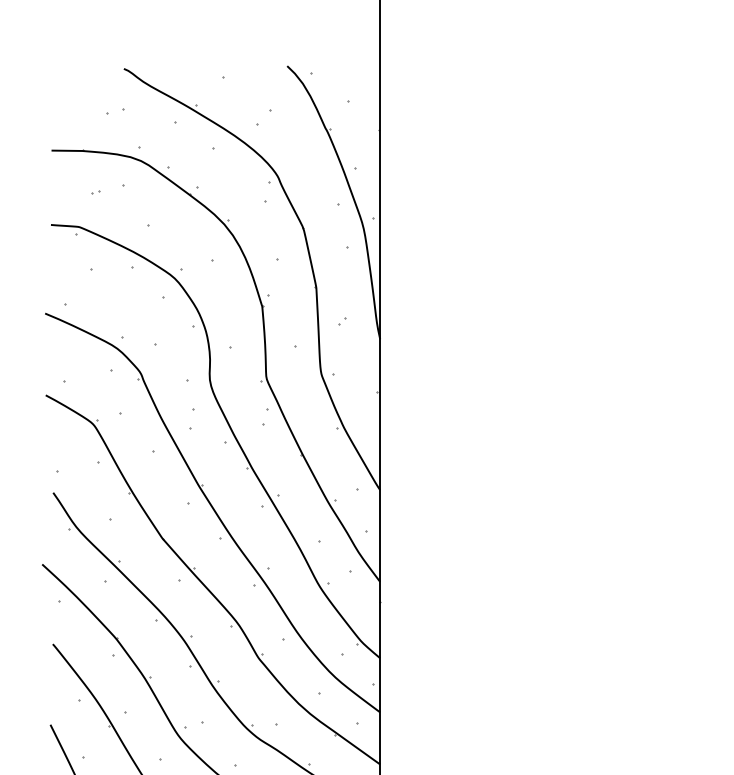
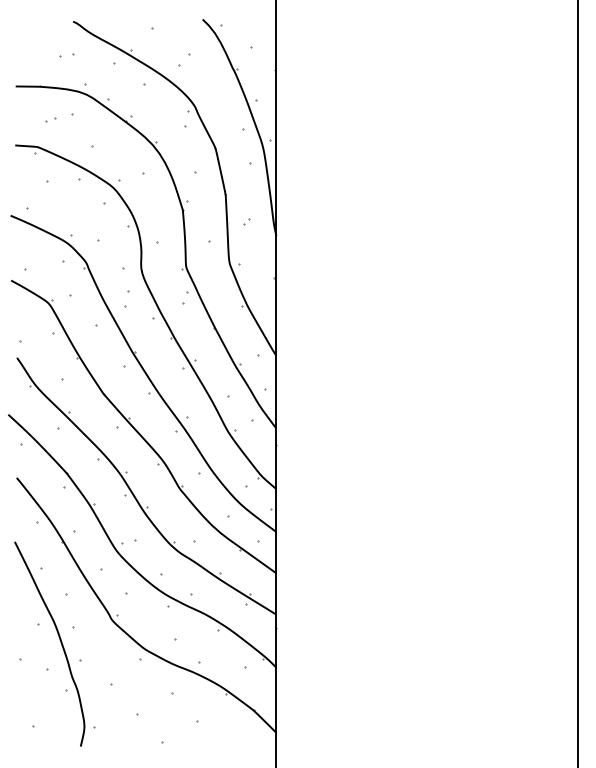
part: (95, 192) -> (50, 119), size x1.6

